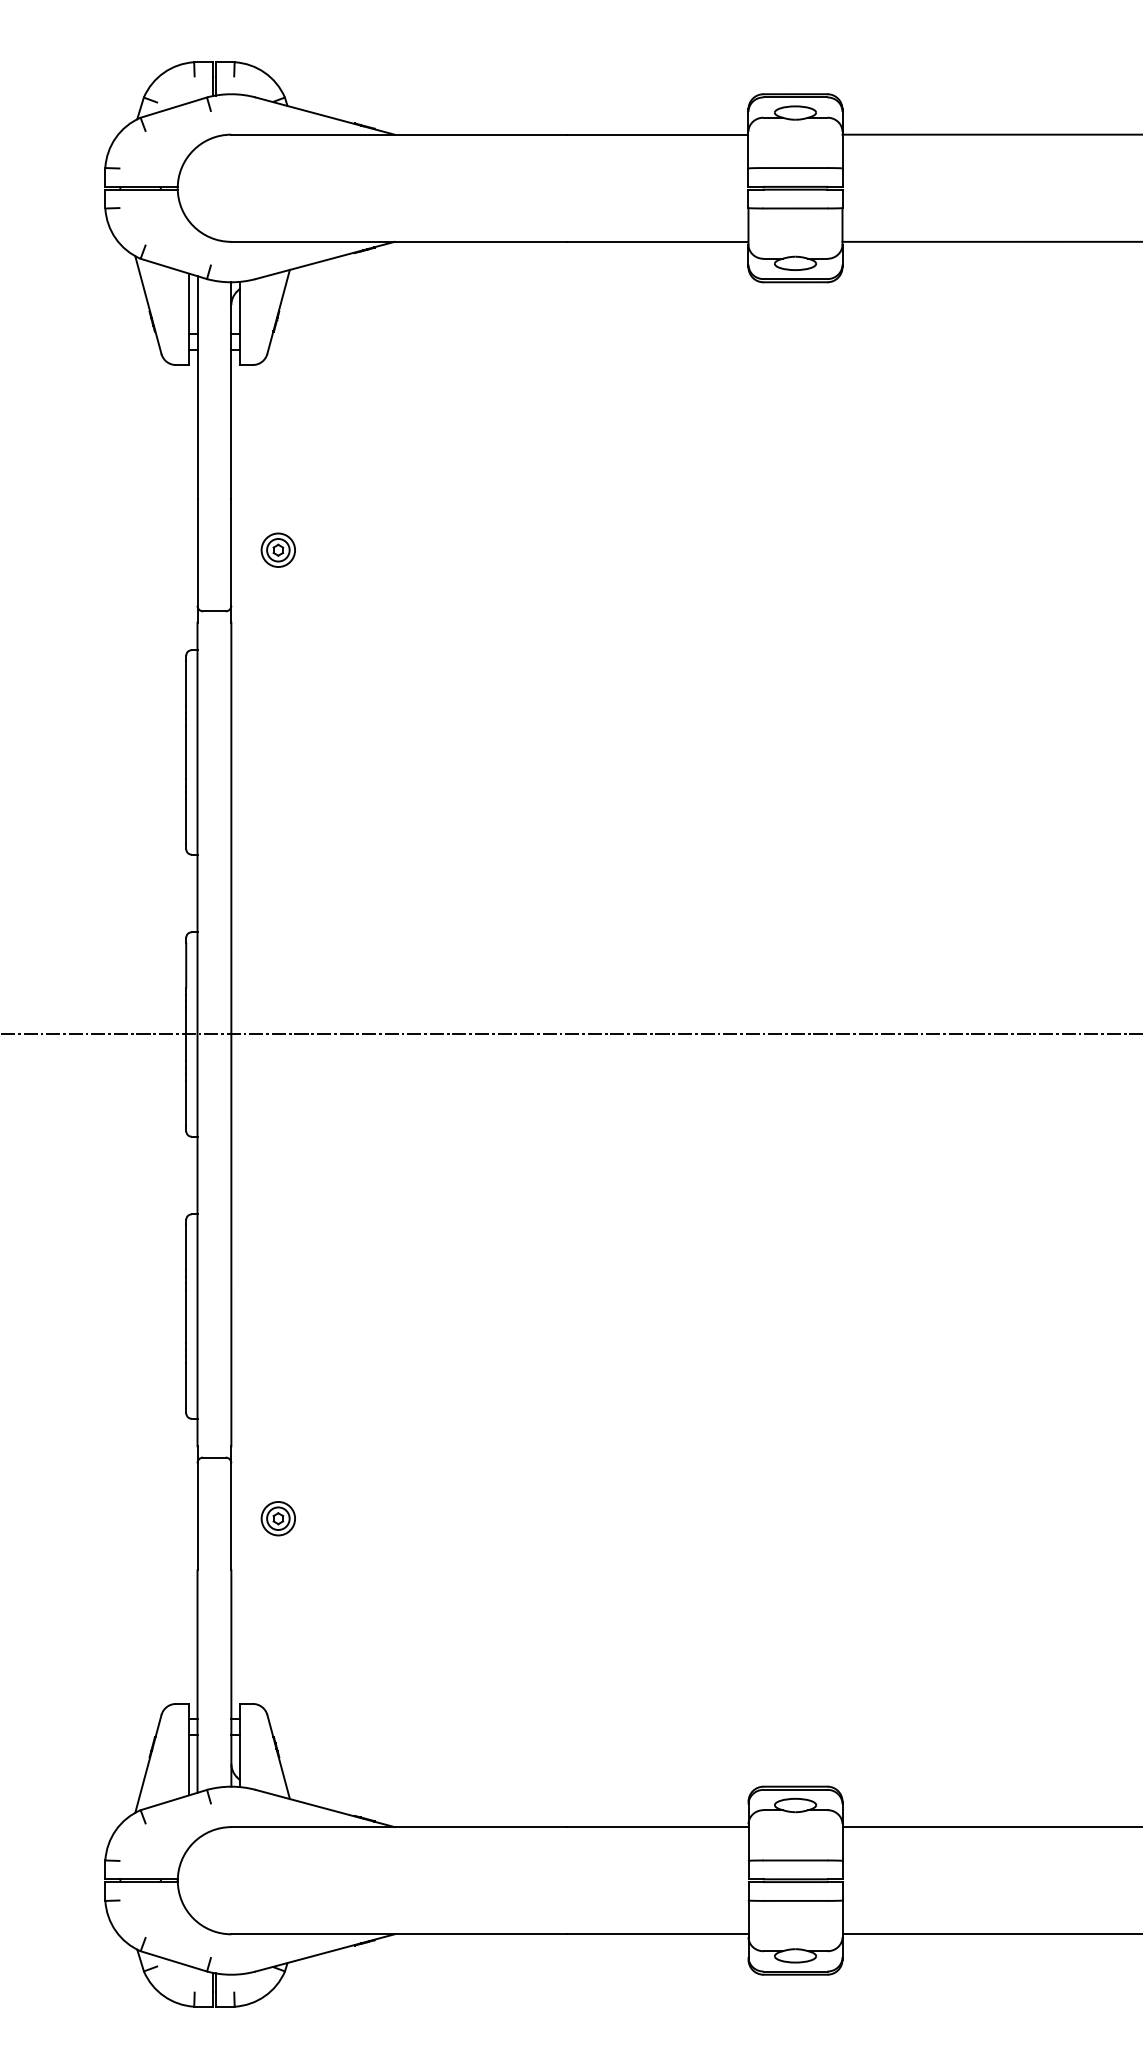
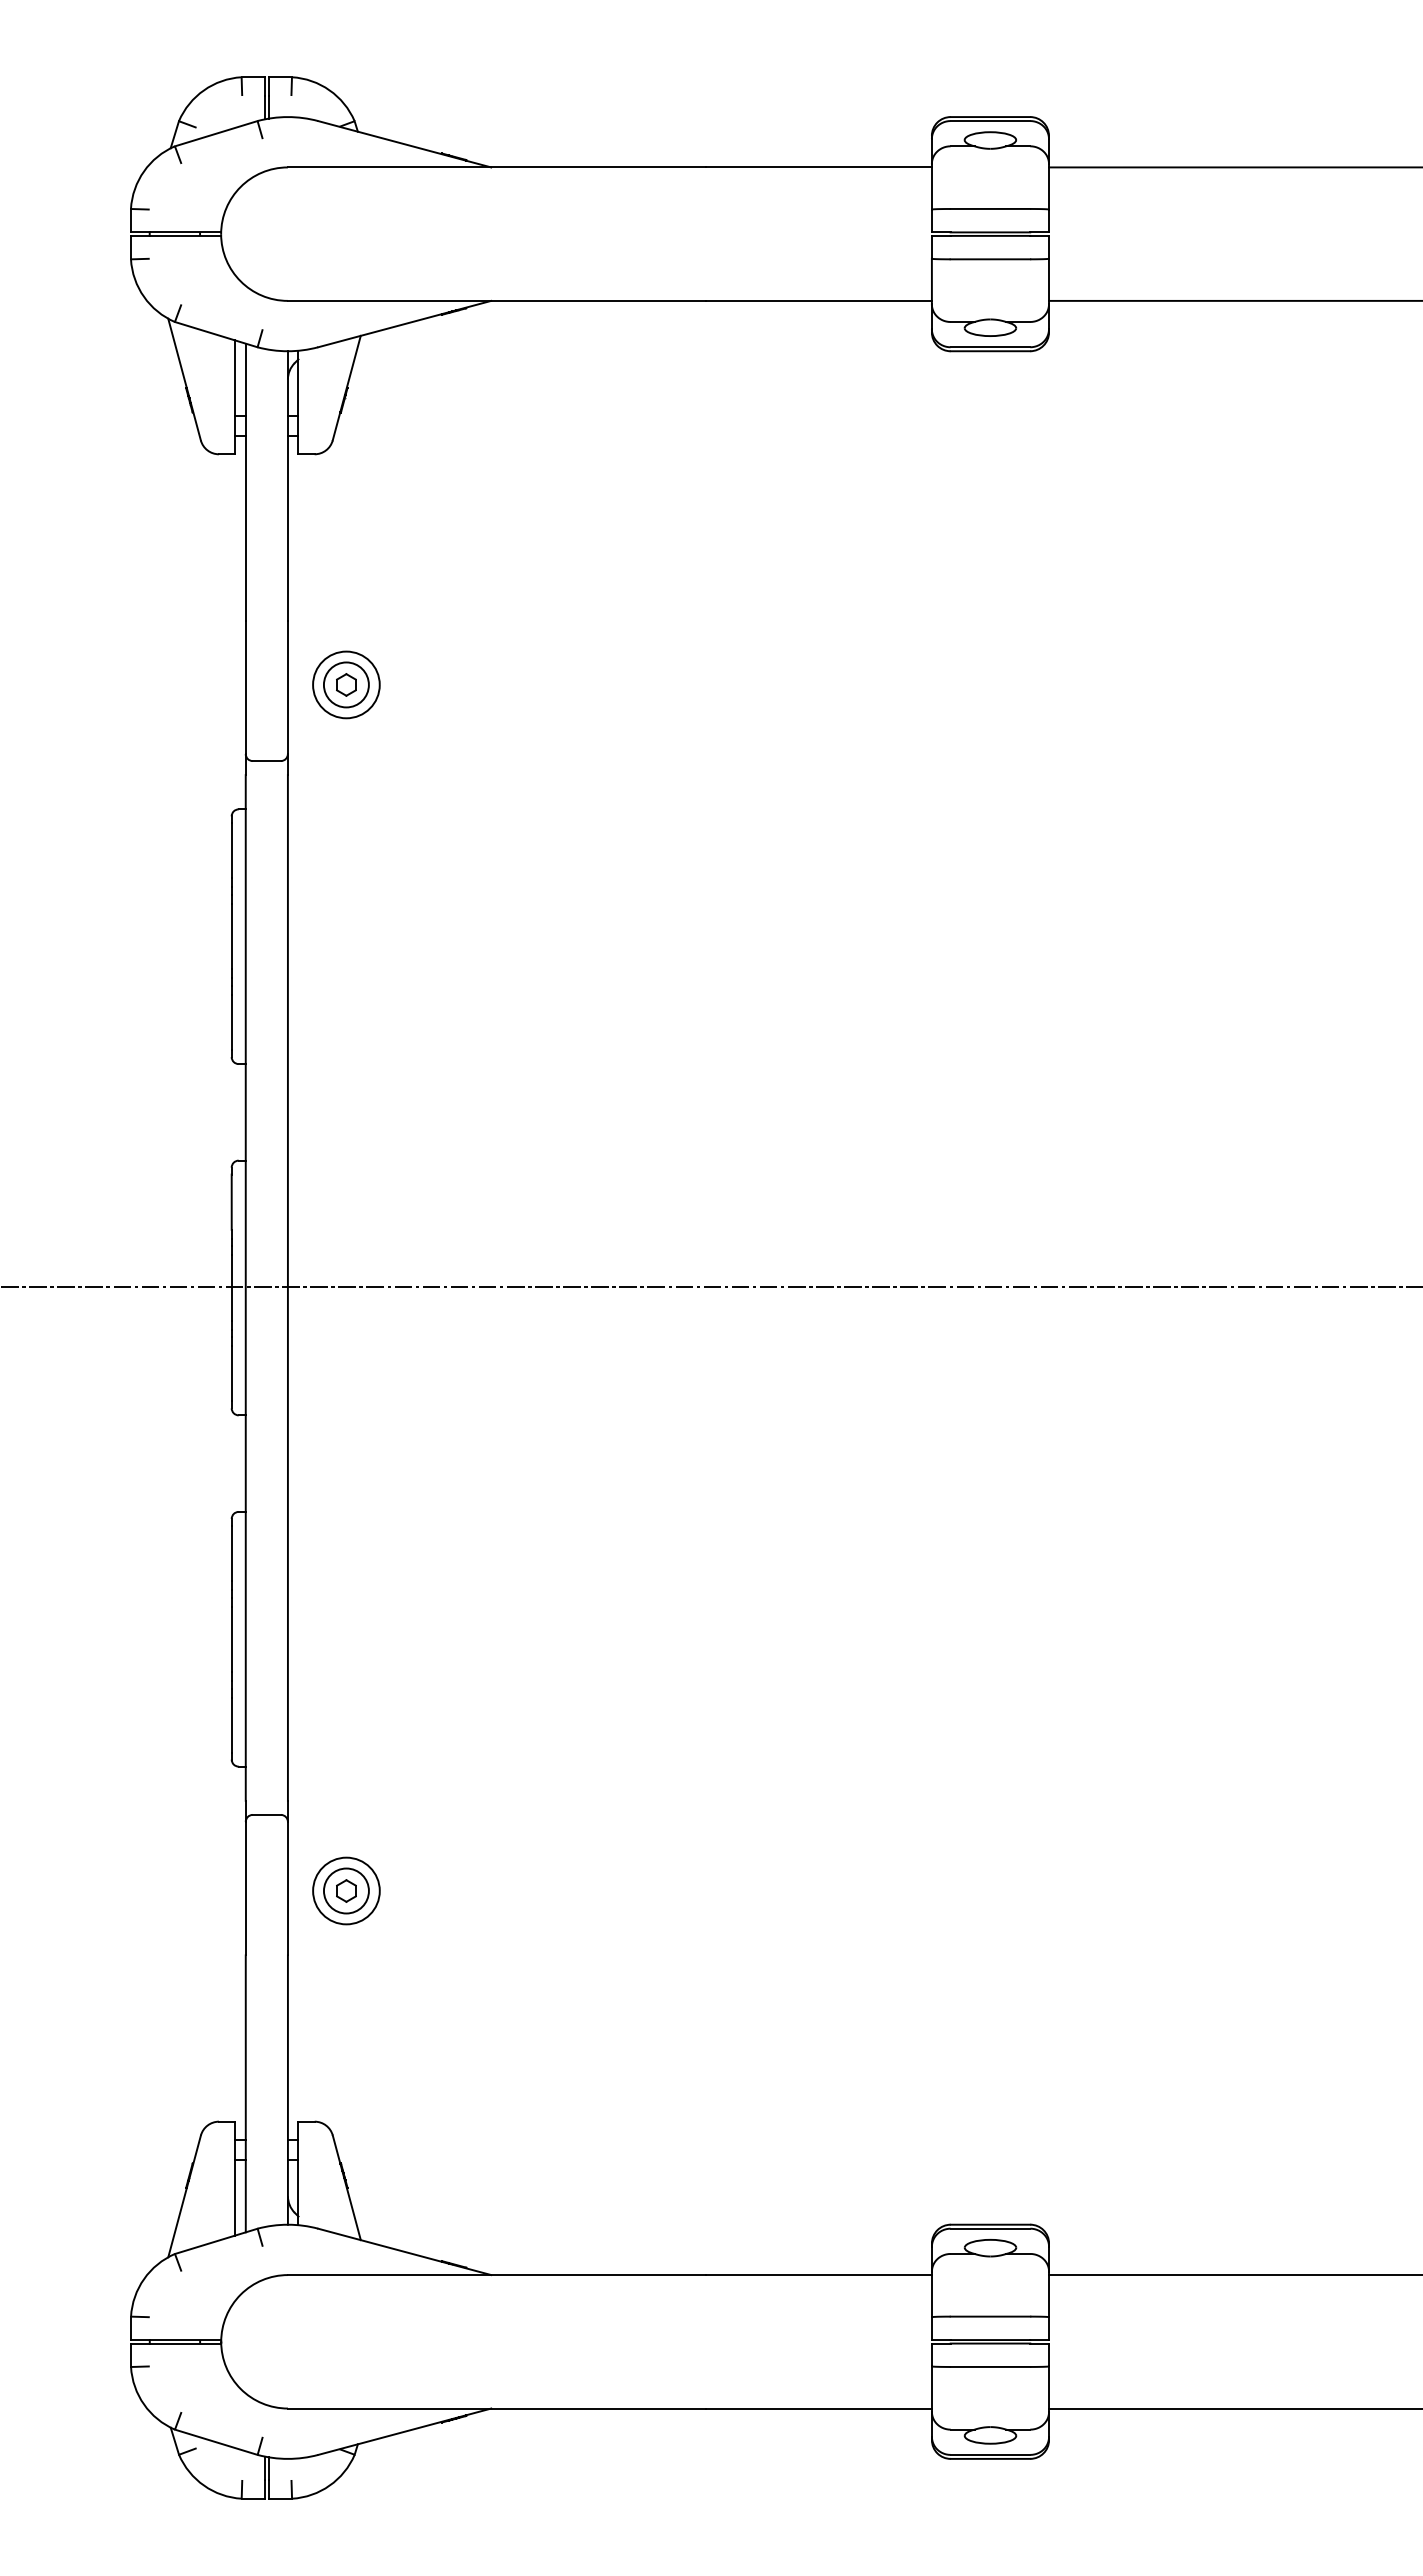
part: (278, 549) -> (346, 684), size x1.6
part: (278, 1518) -> (346, 1890), size x1.6

